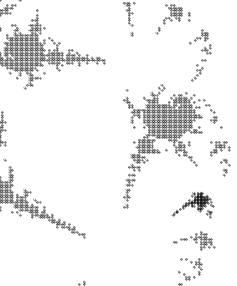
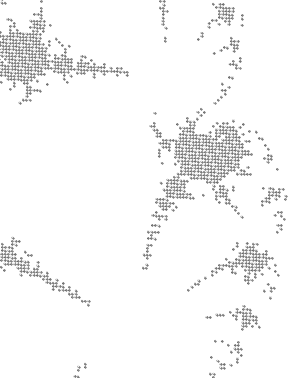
part: (200, 55) -> (226, 71), moved
part: (192, 204) -> (233, 269), size x1.67

